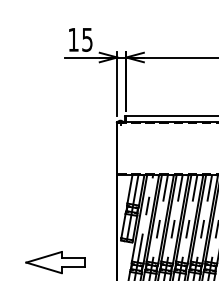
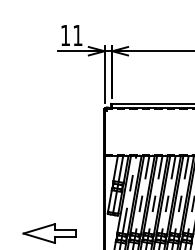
text: (87, 39) -> (77, 35), 15 -> 11

